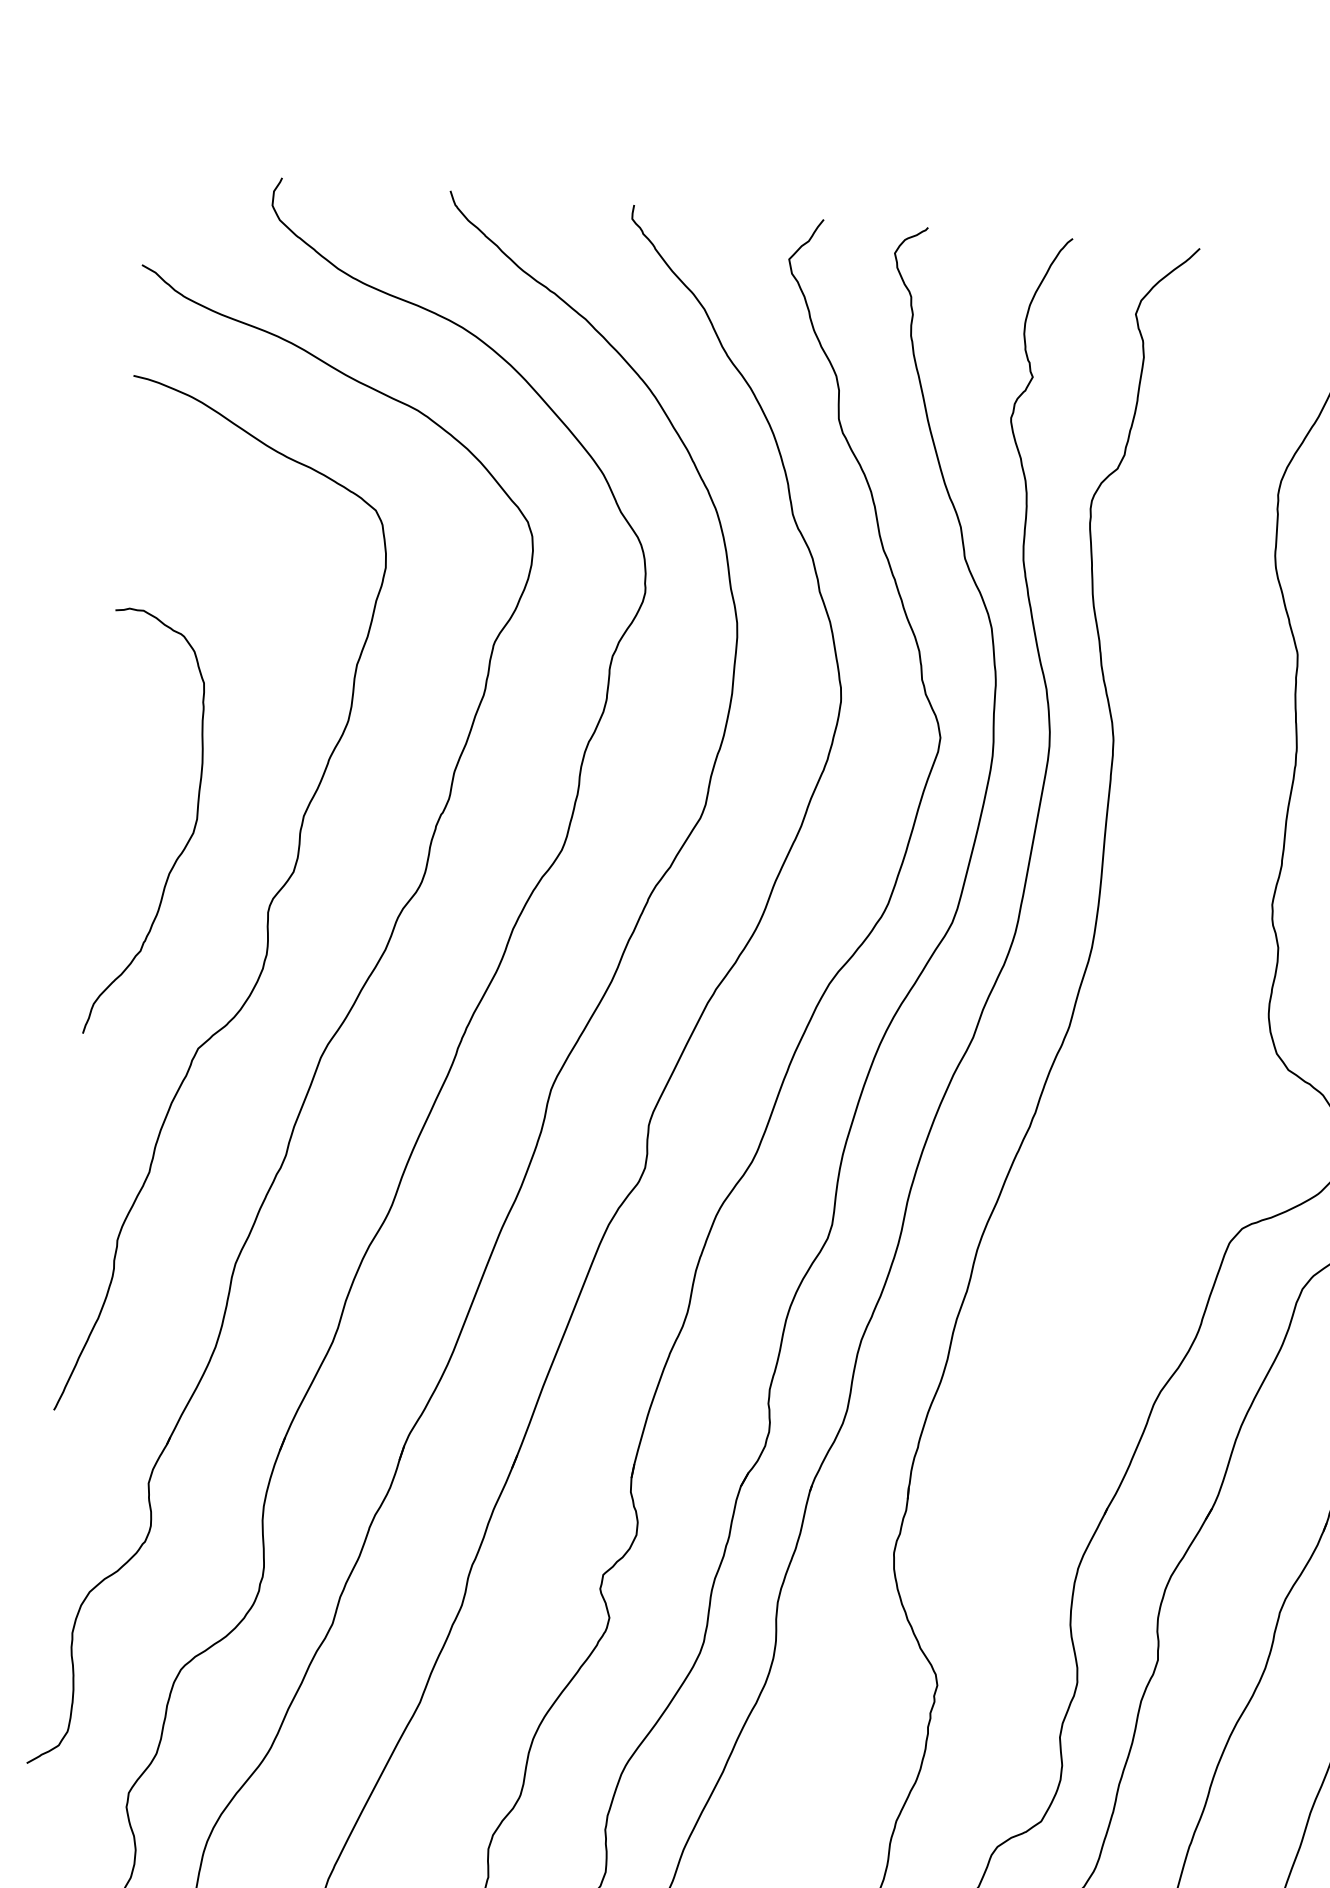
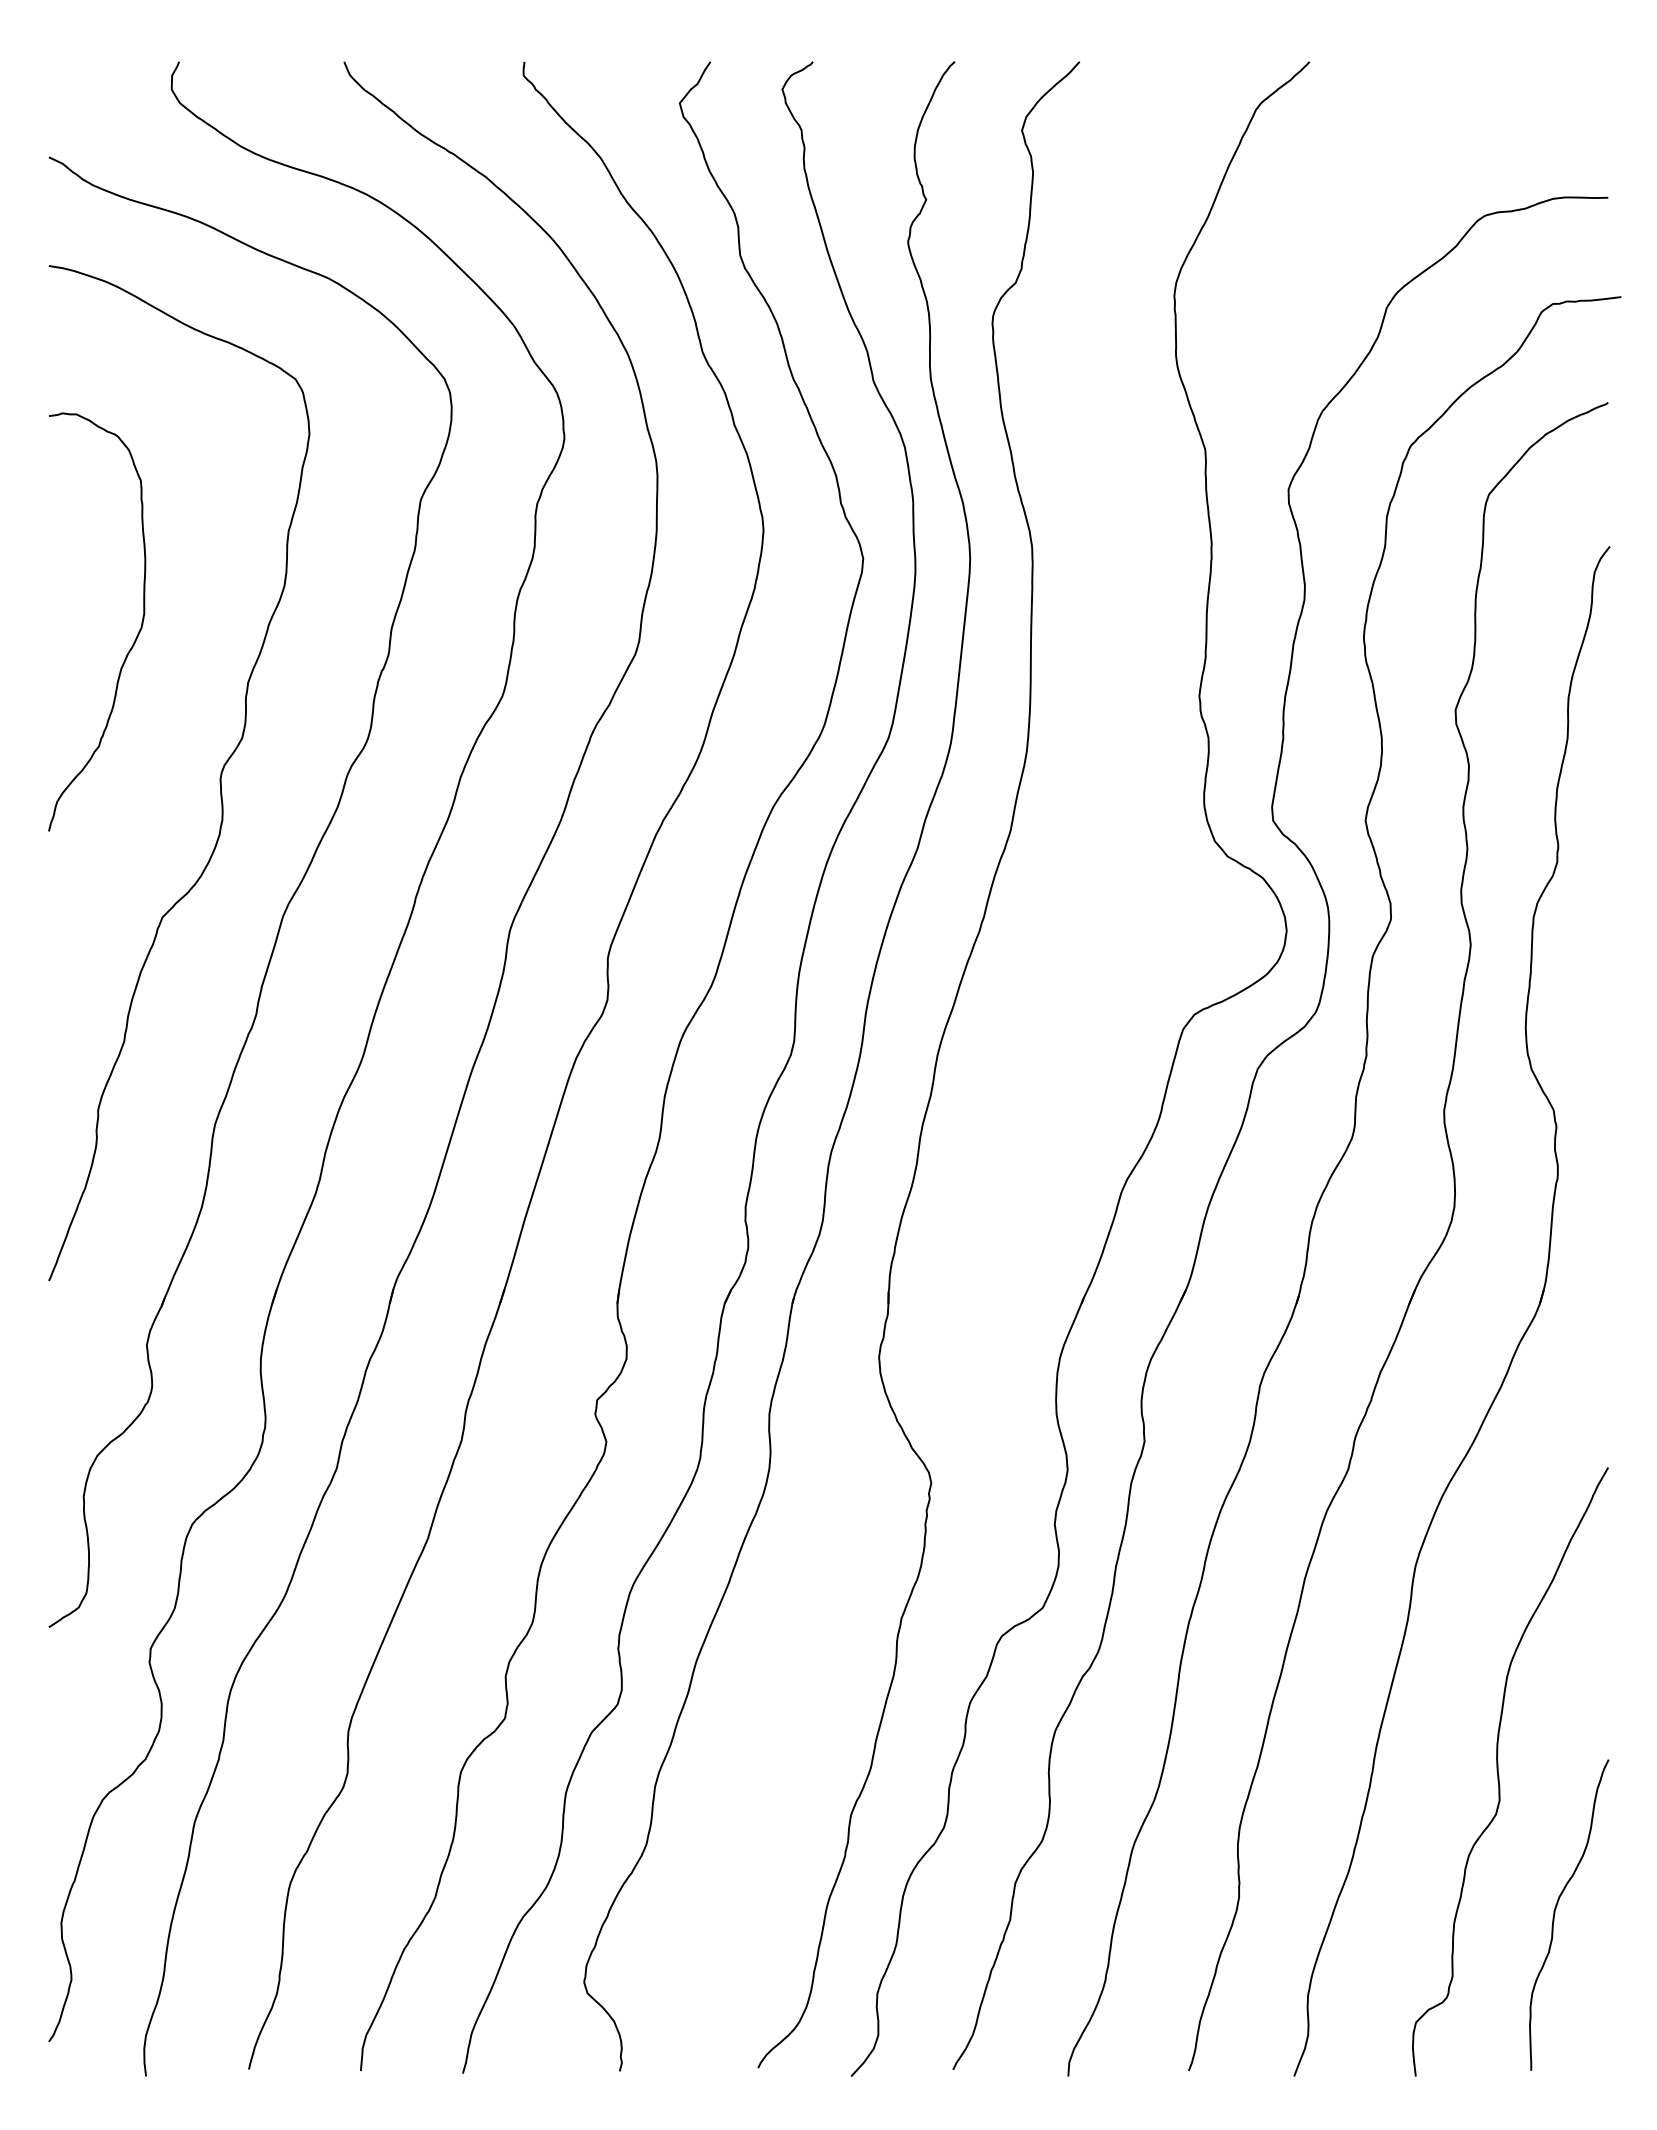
curve: (185, 845) -> (134, 640), moved

